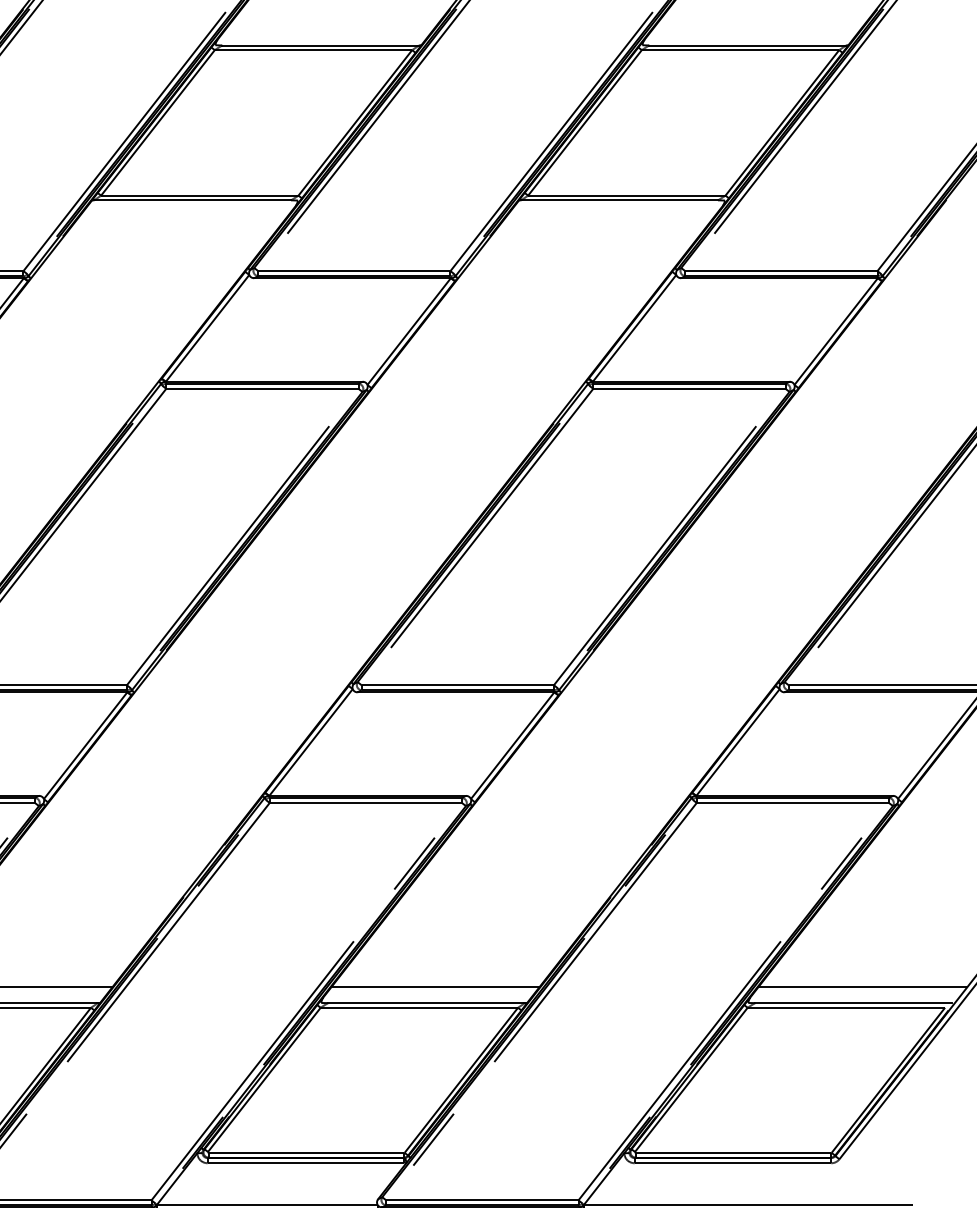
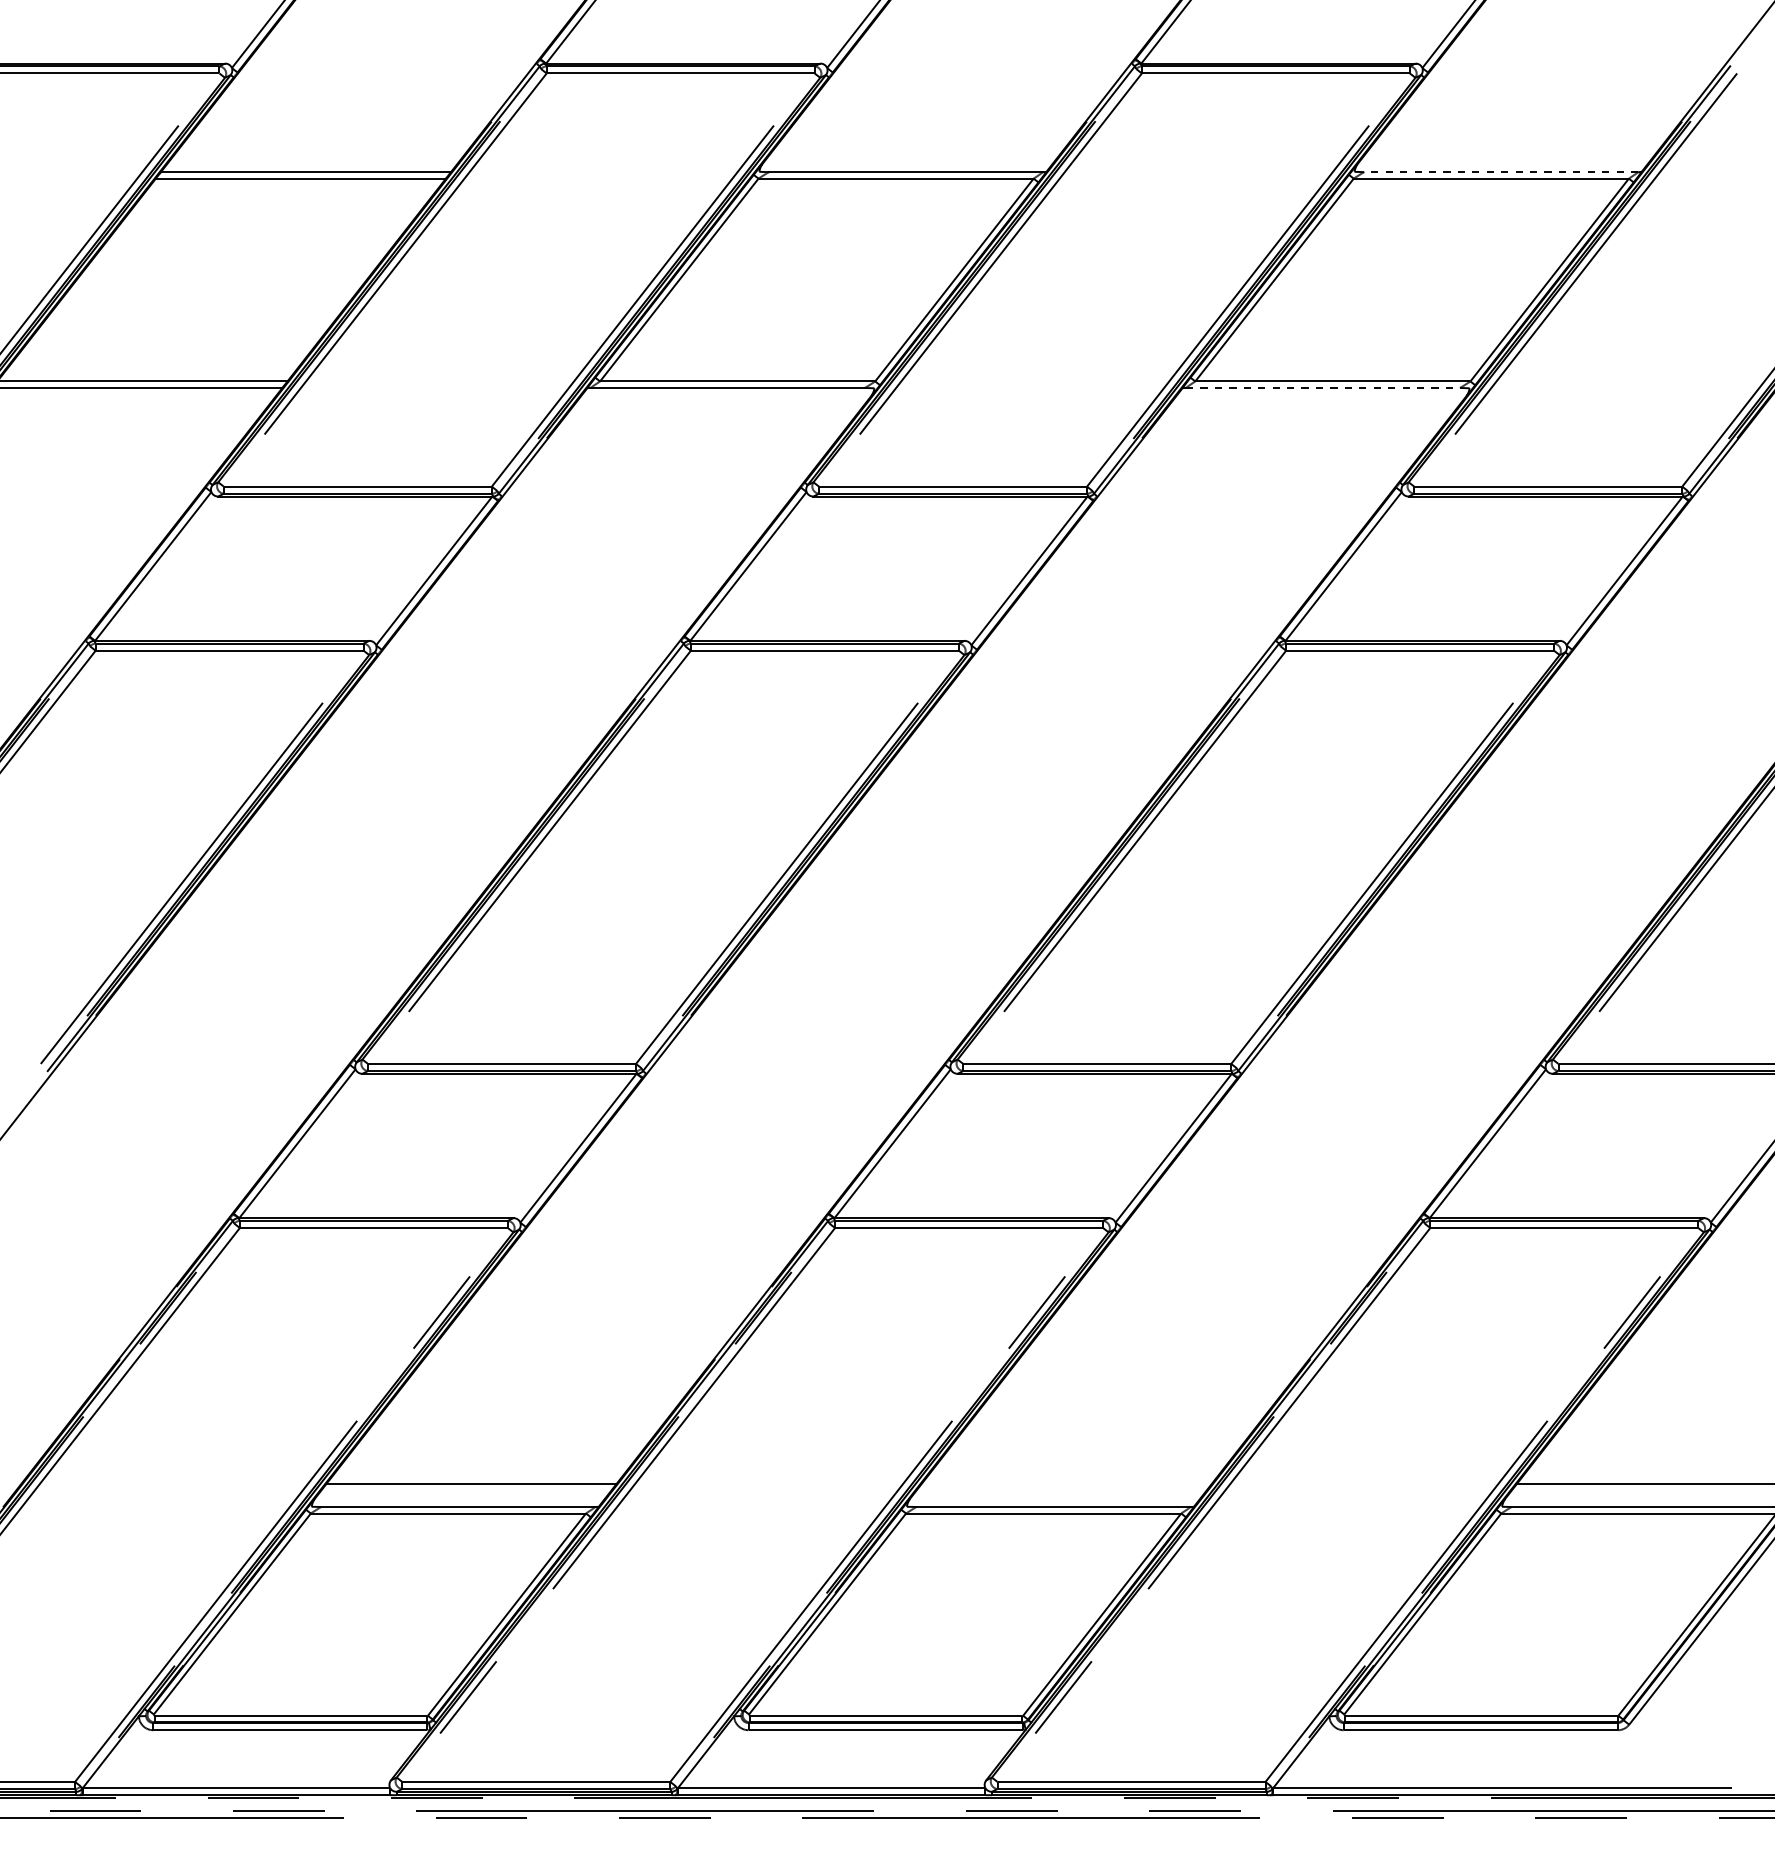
line: (747, 45) -> (1500, 172), solid -> dashed
line: (620, 199) -> (1323, 387), solid -> dashed
line: (435, 986) -> (1066, 1483), removed

